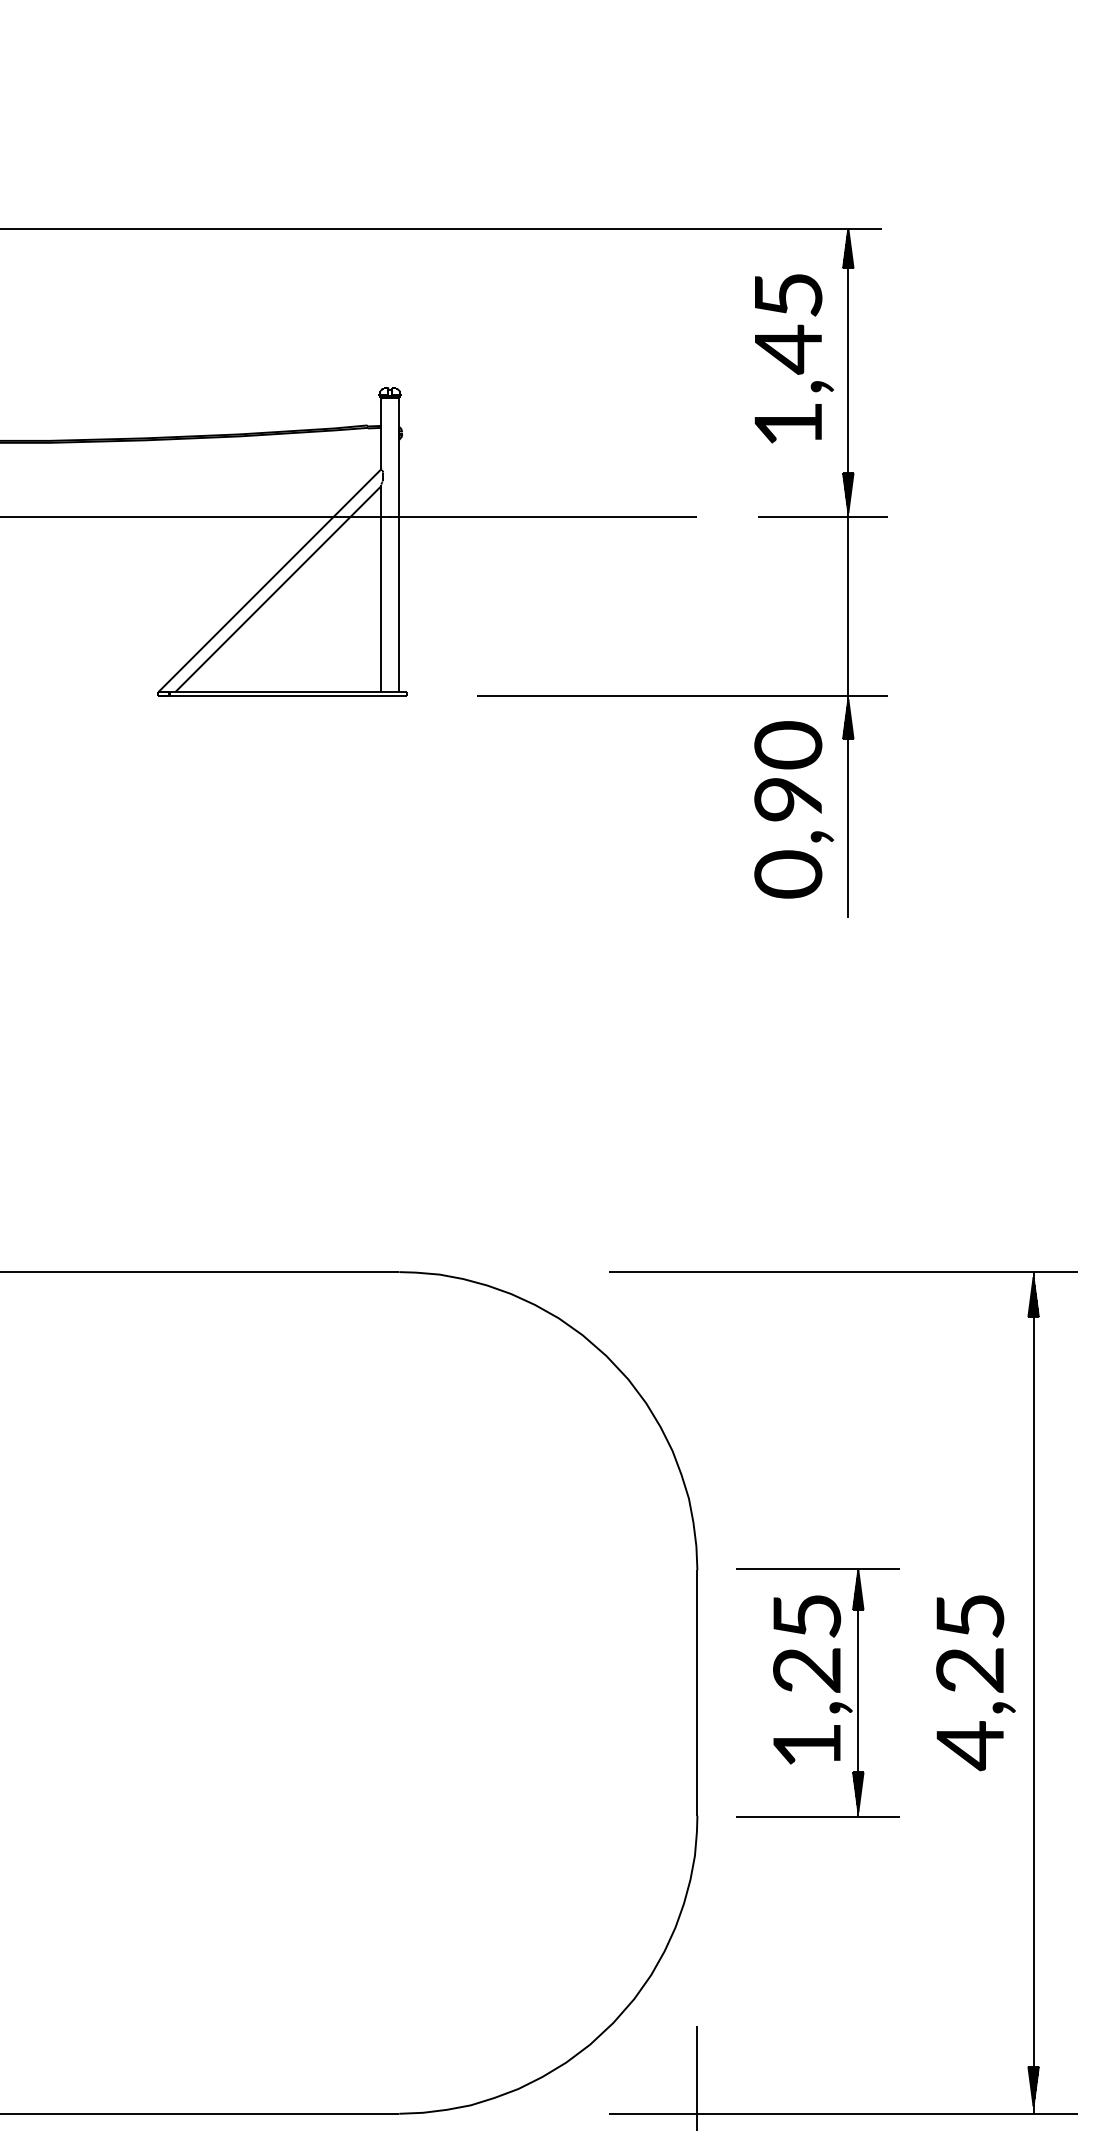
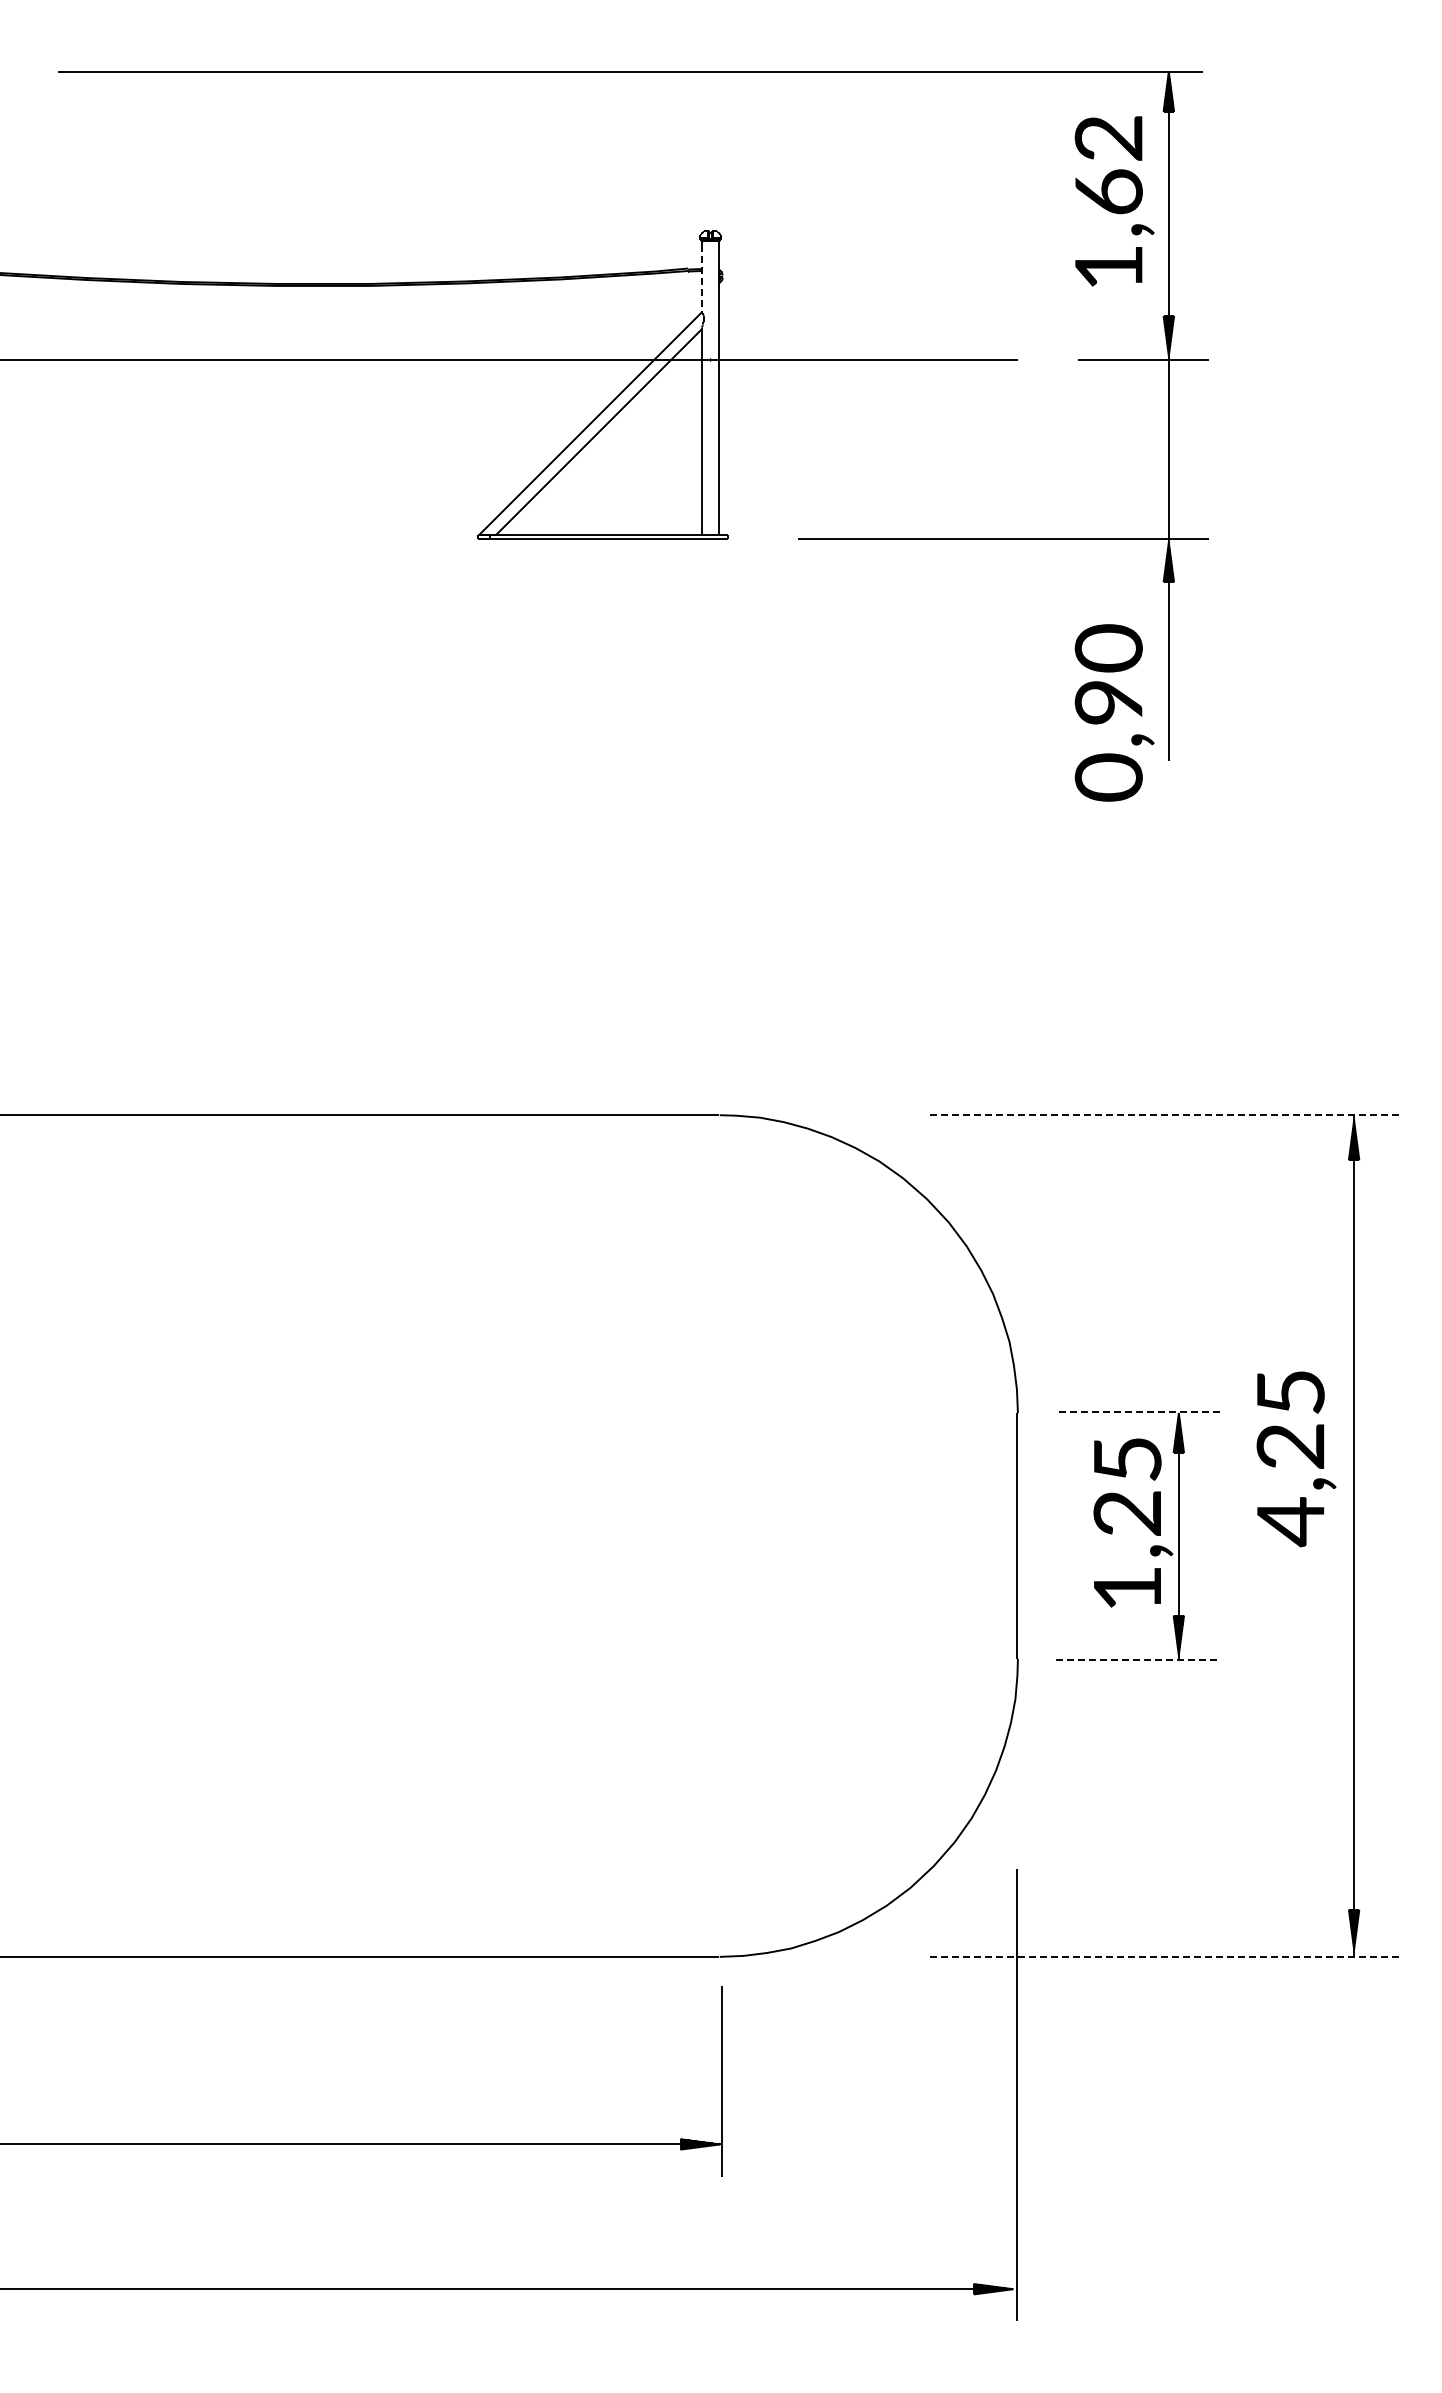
text: (787, 323) -> (1108, 166), 1,45 -> 1,62
line: (380, 435) -> (701, 278), solid -> dashed
text: (793, 809) -> (1114, 712), moved
line: (842, 1272) -> (1163, 1115), solid -> dashed
line: (817, 1568) -> (1138, 1411), solid -> dashed
text: (975, 1683) -> (1296, 1459), moved
line: (817, 1817) -> (1138, 1660), solid -> dashed
line: (843, 2113) -> (1164, 1956), solid -> dashed

